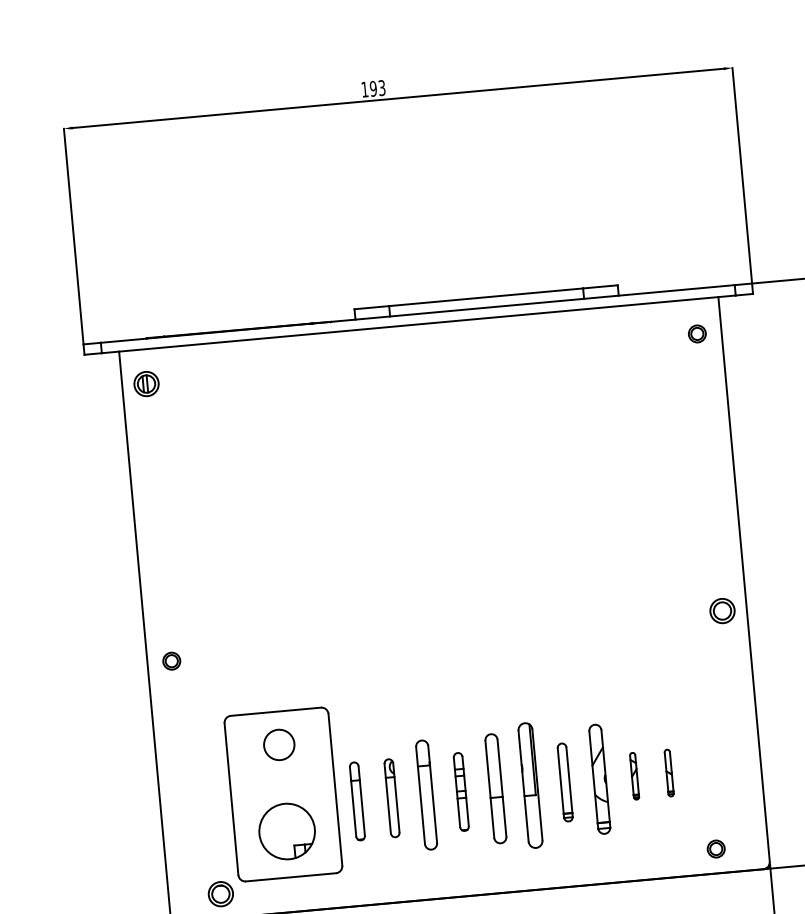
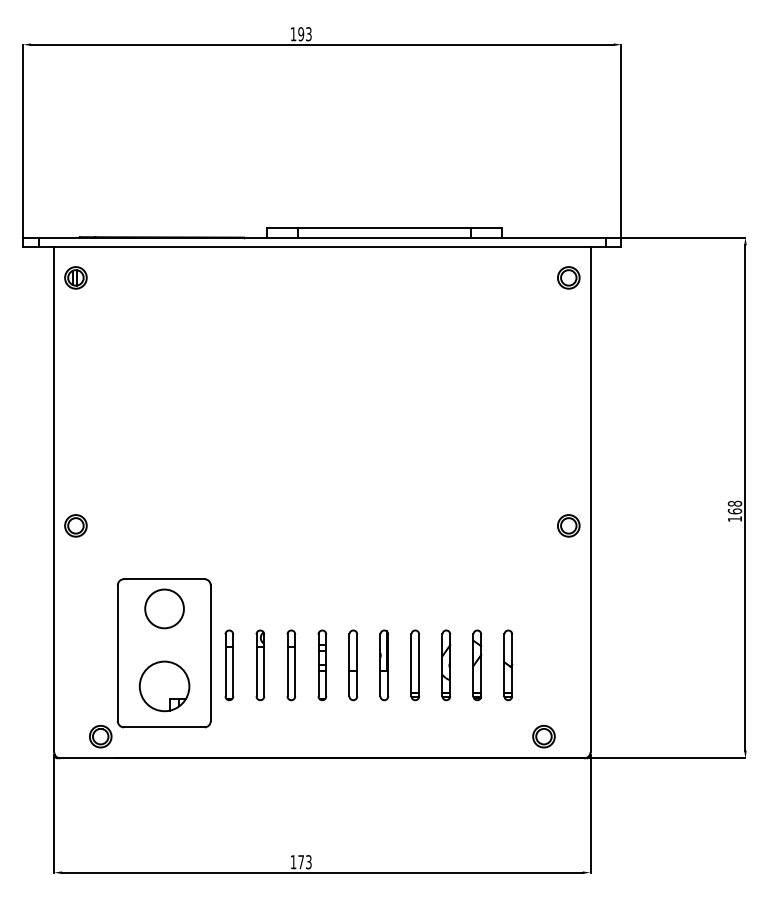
part: (696, 333) -> (568, 277), size x1.43
part: (171, 660) -> (75, 525), size x1.43
circle: (279, 744) -> (164, 608), size x1.43
part: (669, 773) -> (508, 665), size x1.67
part: (634, 776) -> (477, 665), size x1.67
part: (600, 779) -> (446, 665), size x0.71
part: (530, 785) -> (384, 665), size x0.62
part: (496, 788) -> (353, 665), size x0.71
part: (426, 795) -> (291, 665), size x0.71
part: (715, 848) -> (543, 736), size x1.43

